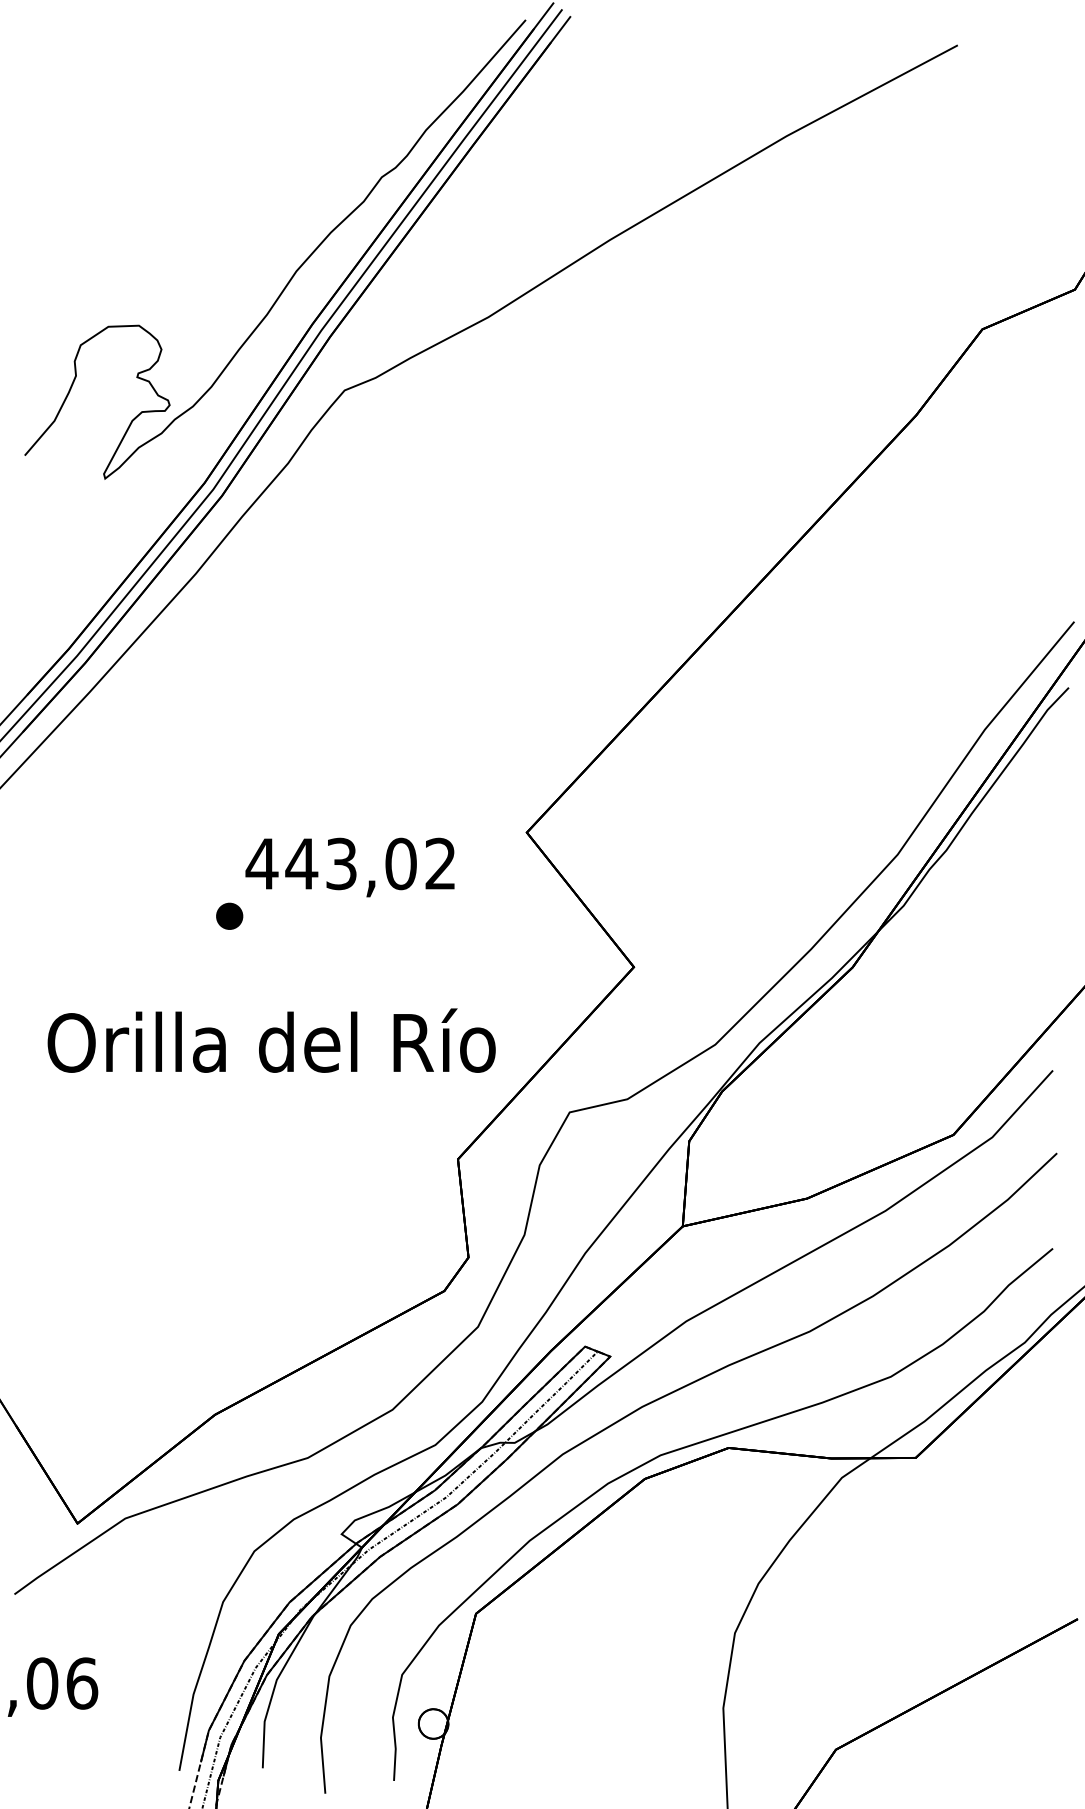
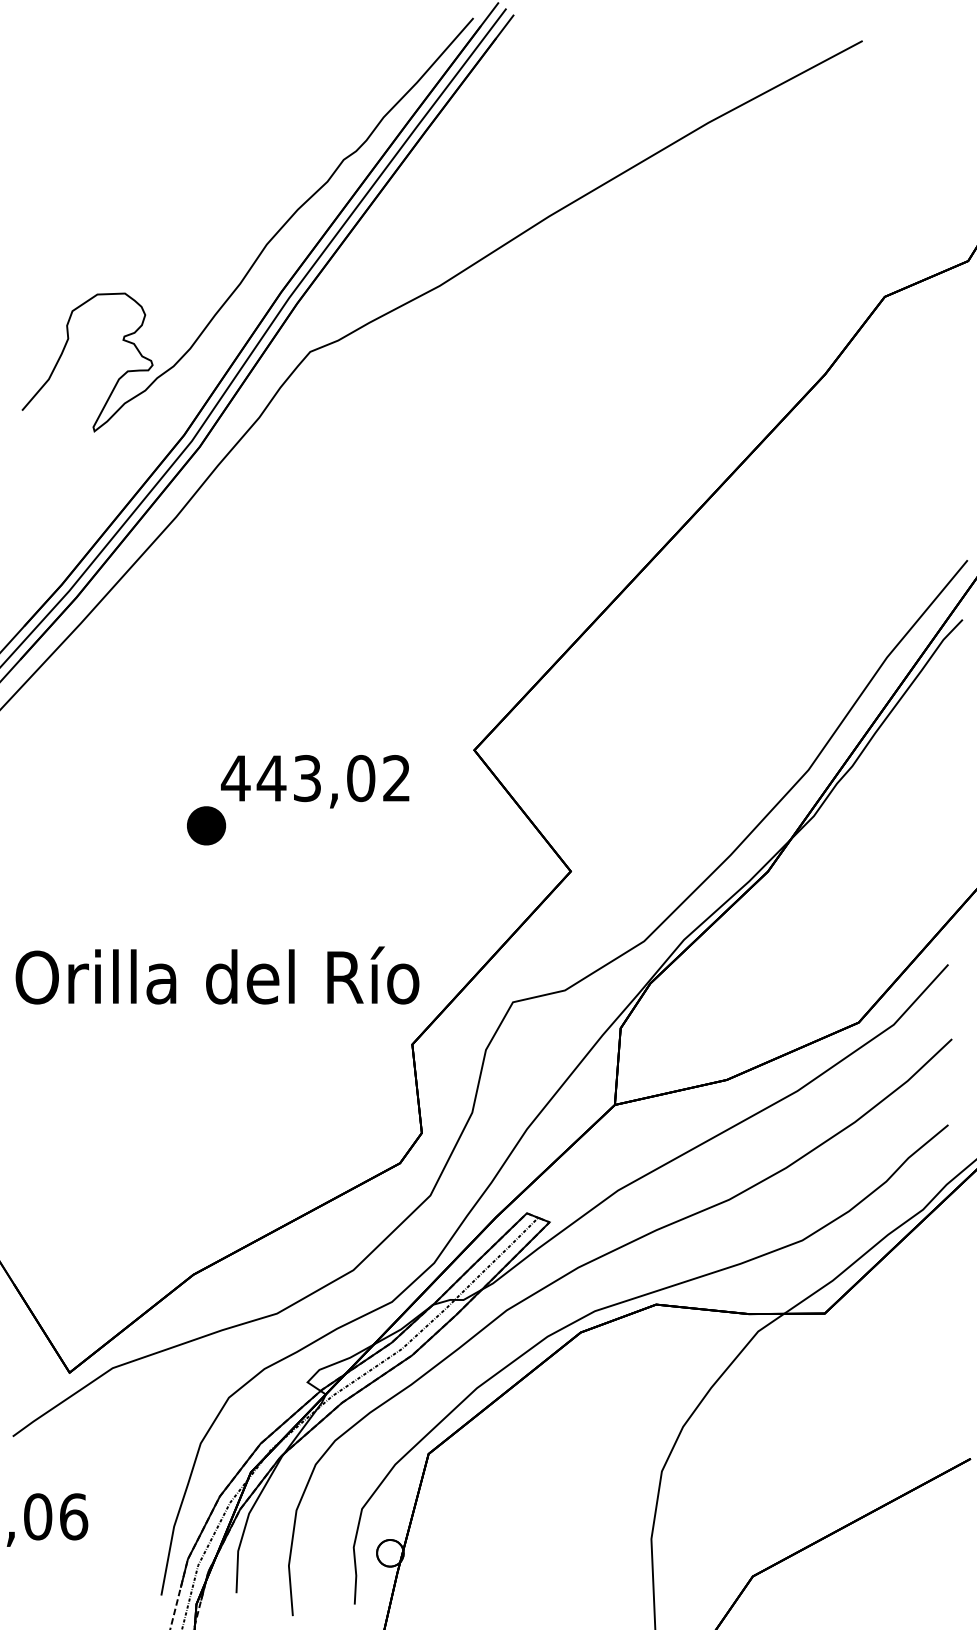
part: (229, 915) -> (206, 824), size x1.6
text: (271, 1040) -> (217, 975), moved

